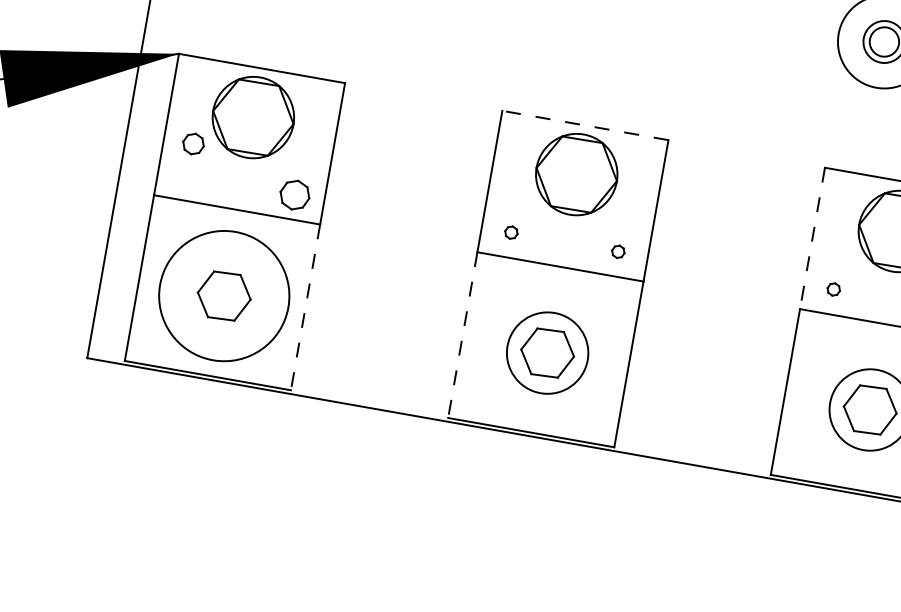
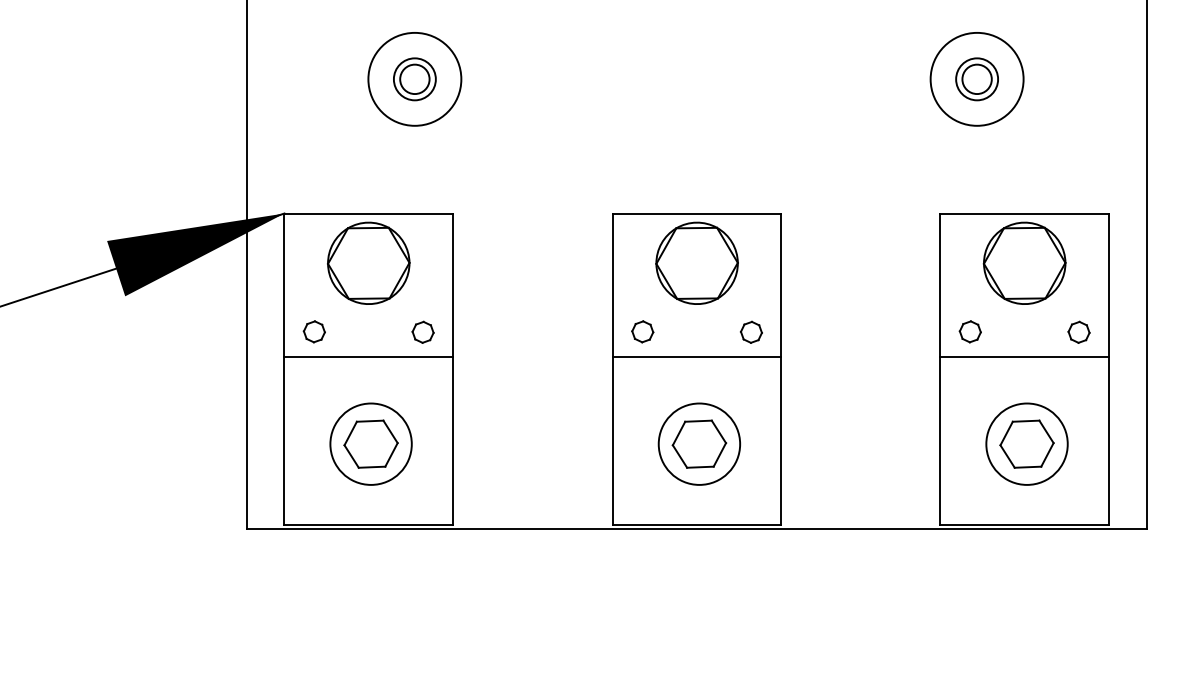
line: (584, 125) -> (696, 213), dashed -> solid
part: (192, 143) -> (313, 331), moved
part: (294, 194) -> (422, 331), size x0.71
part: (511, 232) -> (642, 331), size x1.67
line: (812, 238) -> (940, 285), dashed -> solid
part: (618, 251) -> (751, 331), size x1.67
part: (833, 288) -> (969, 331), size x1.67
circle: (223, 295) -> (370, 443), size x0.62
line: (305, 307) -> (453, 441), dashed -> solid
line: (462, 335) -> (612, 441), dashed -> solid

